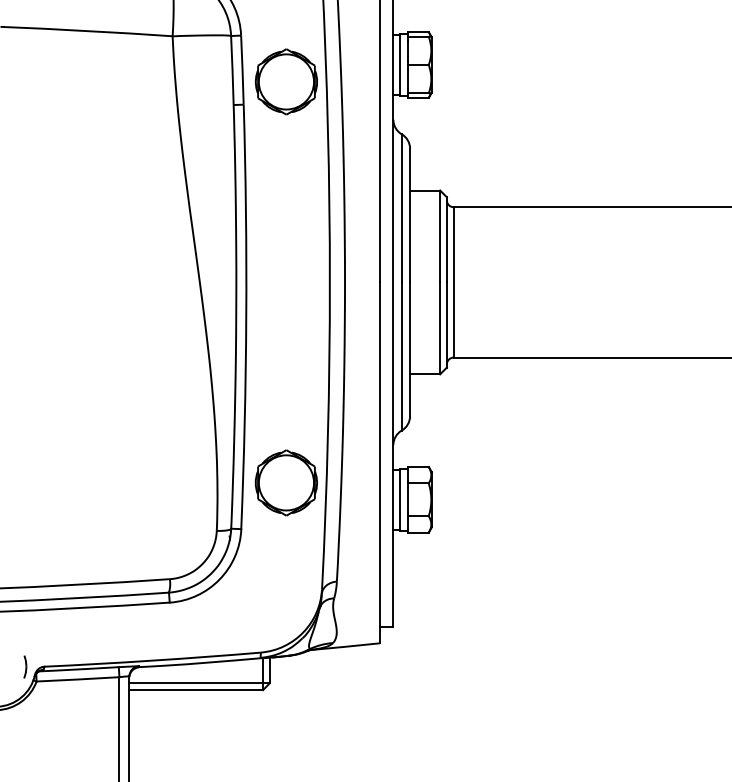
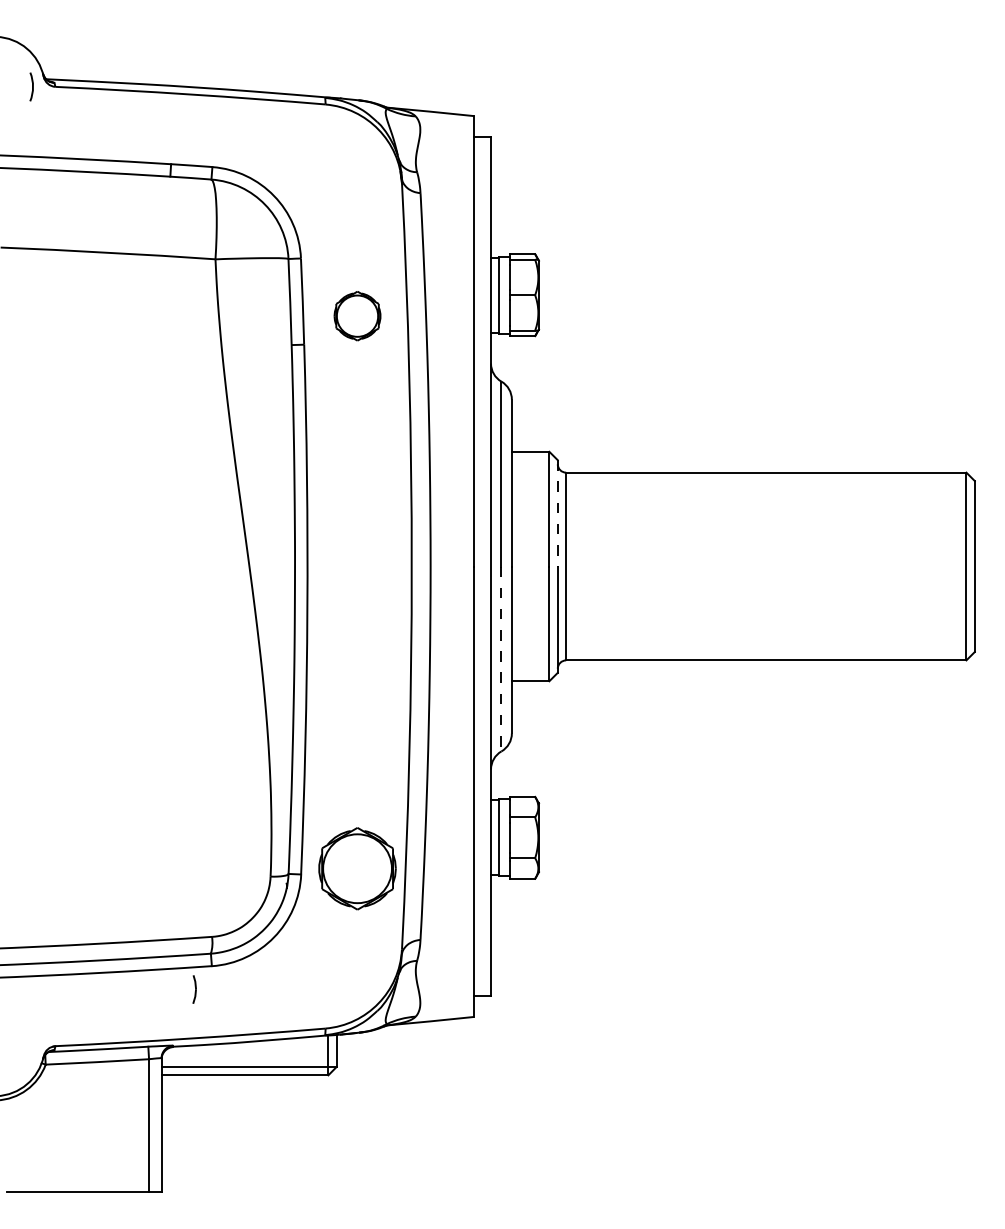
part: (286, 81) -> (357, 315), size x0.6
line: (446, 239) -> (557, 513), solid -> dashed
line: (401, 356) -> (501, 659), solid -> dashed
part: (286, 482) -> (357, 868), moved
part: (25, 666) -> (194, 989), moved

